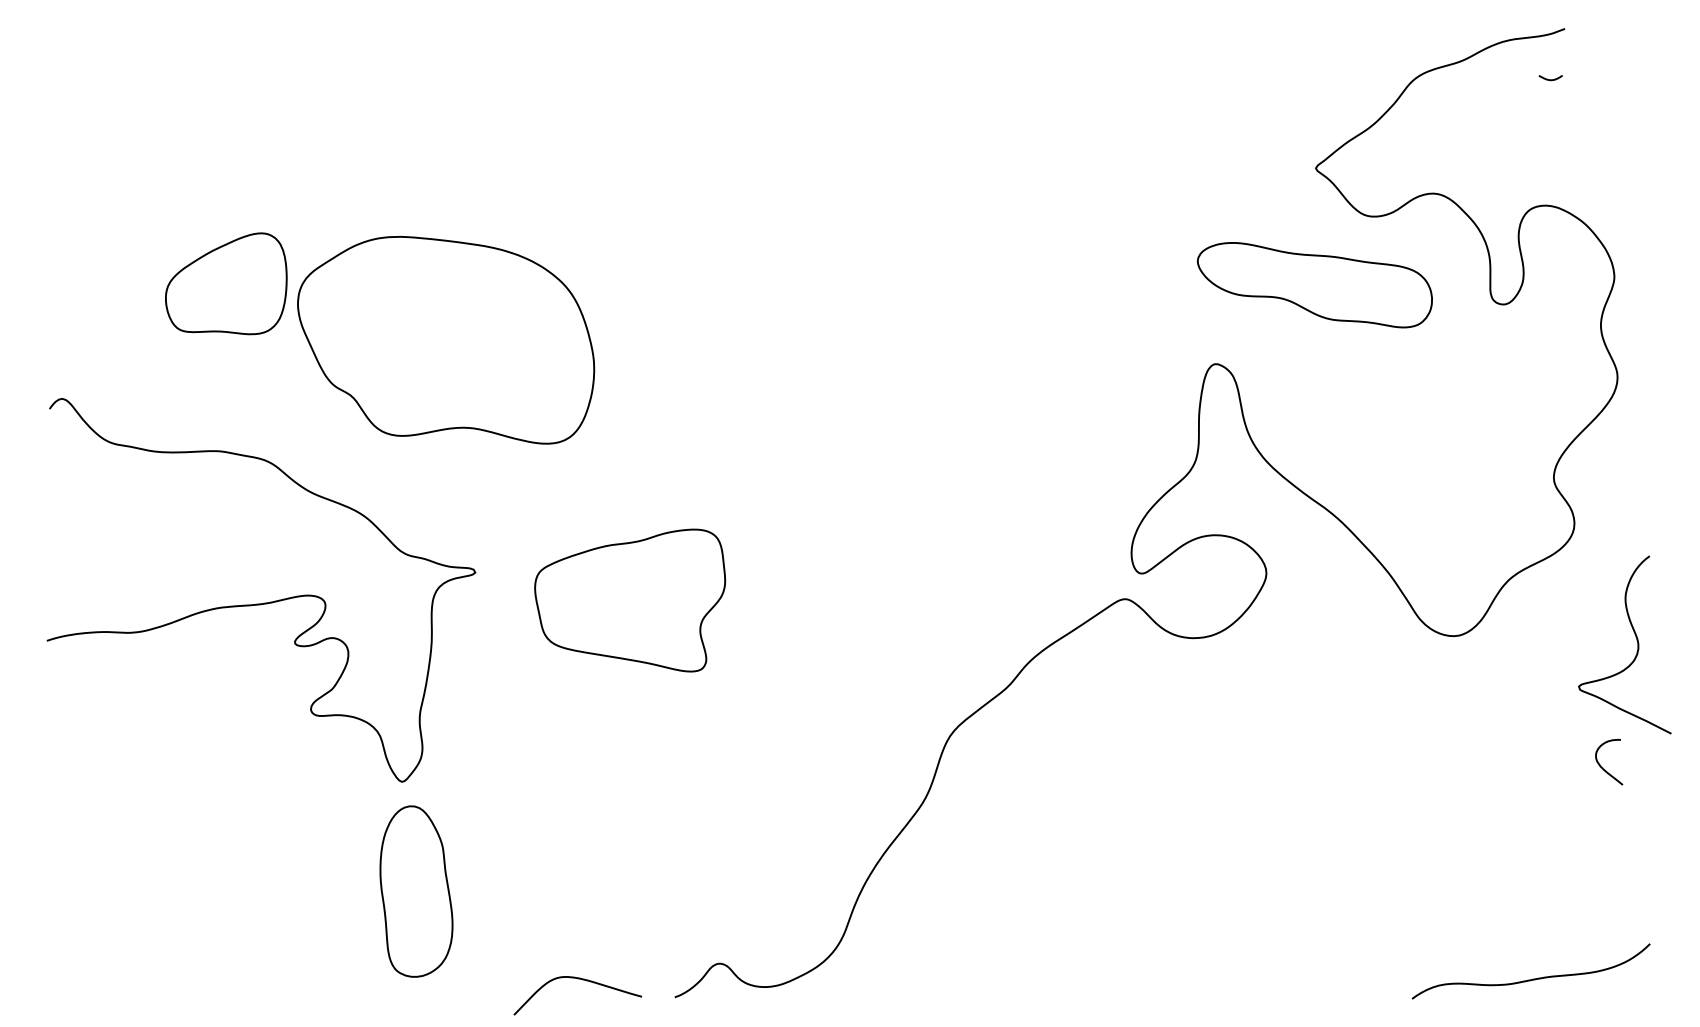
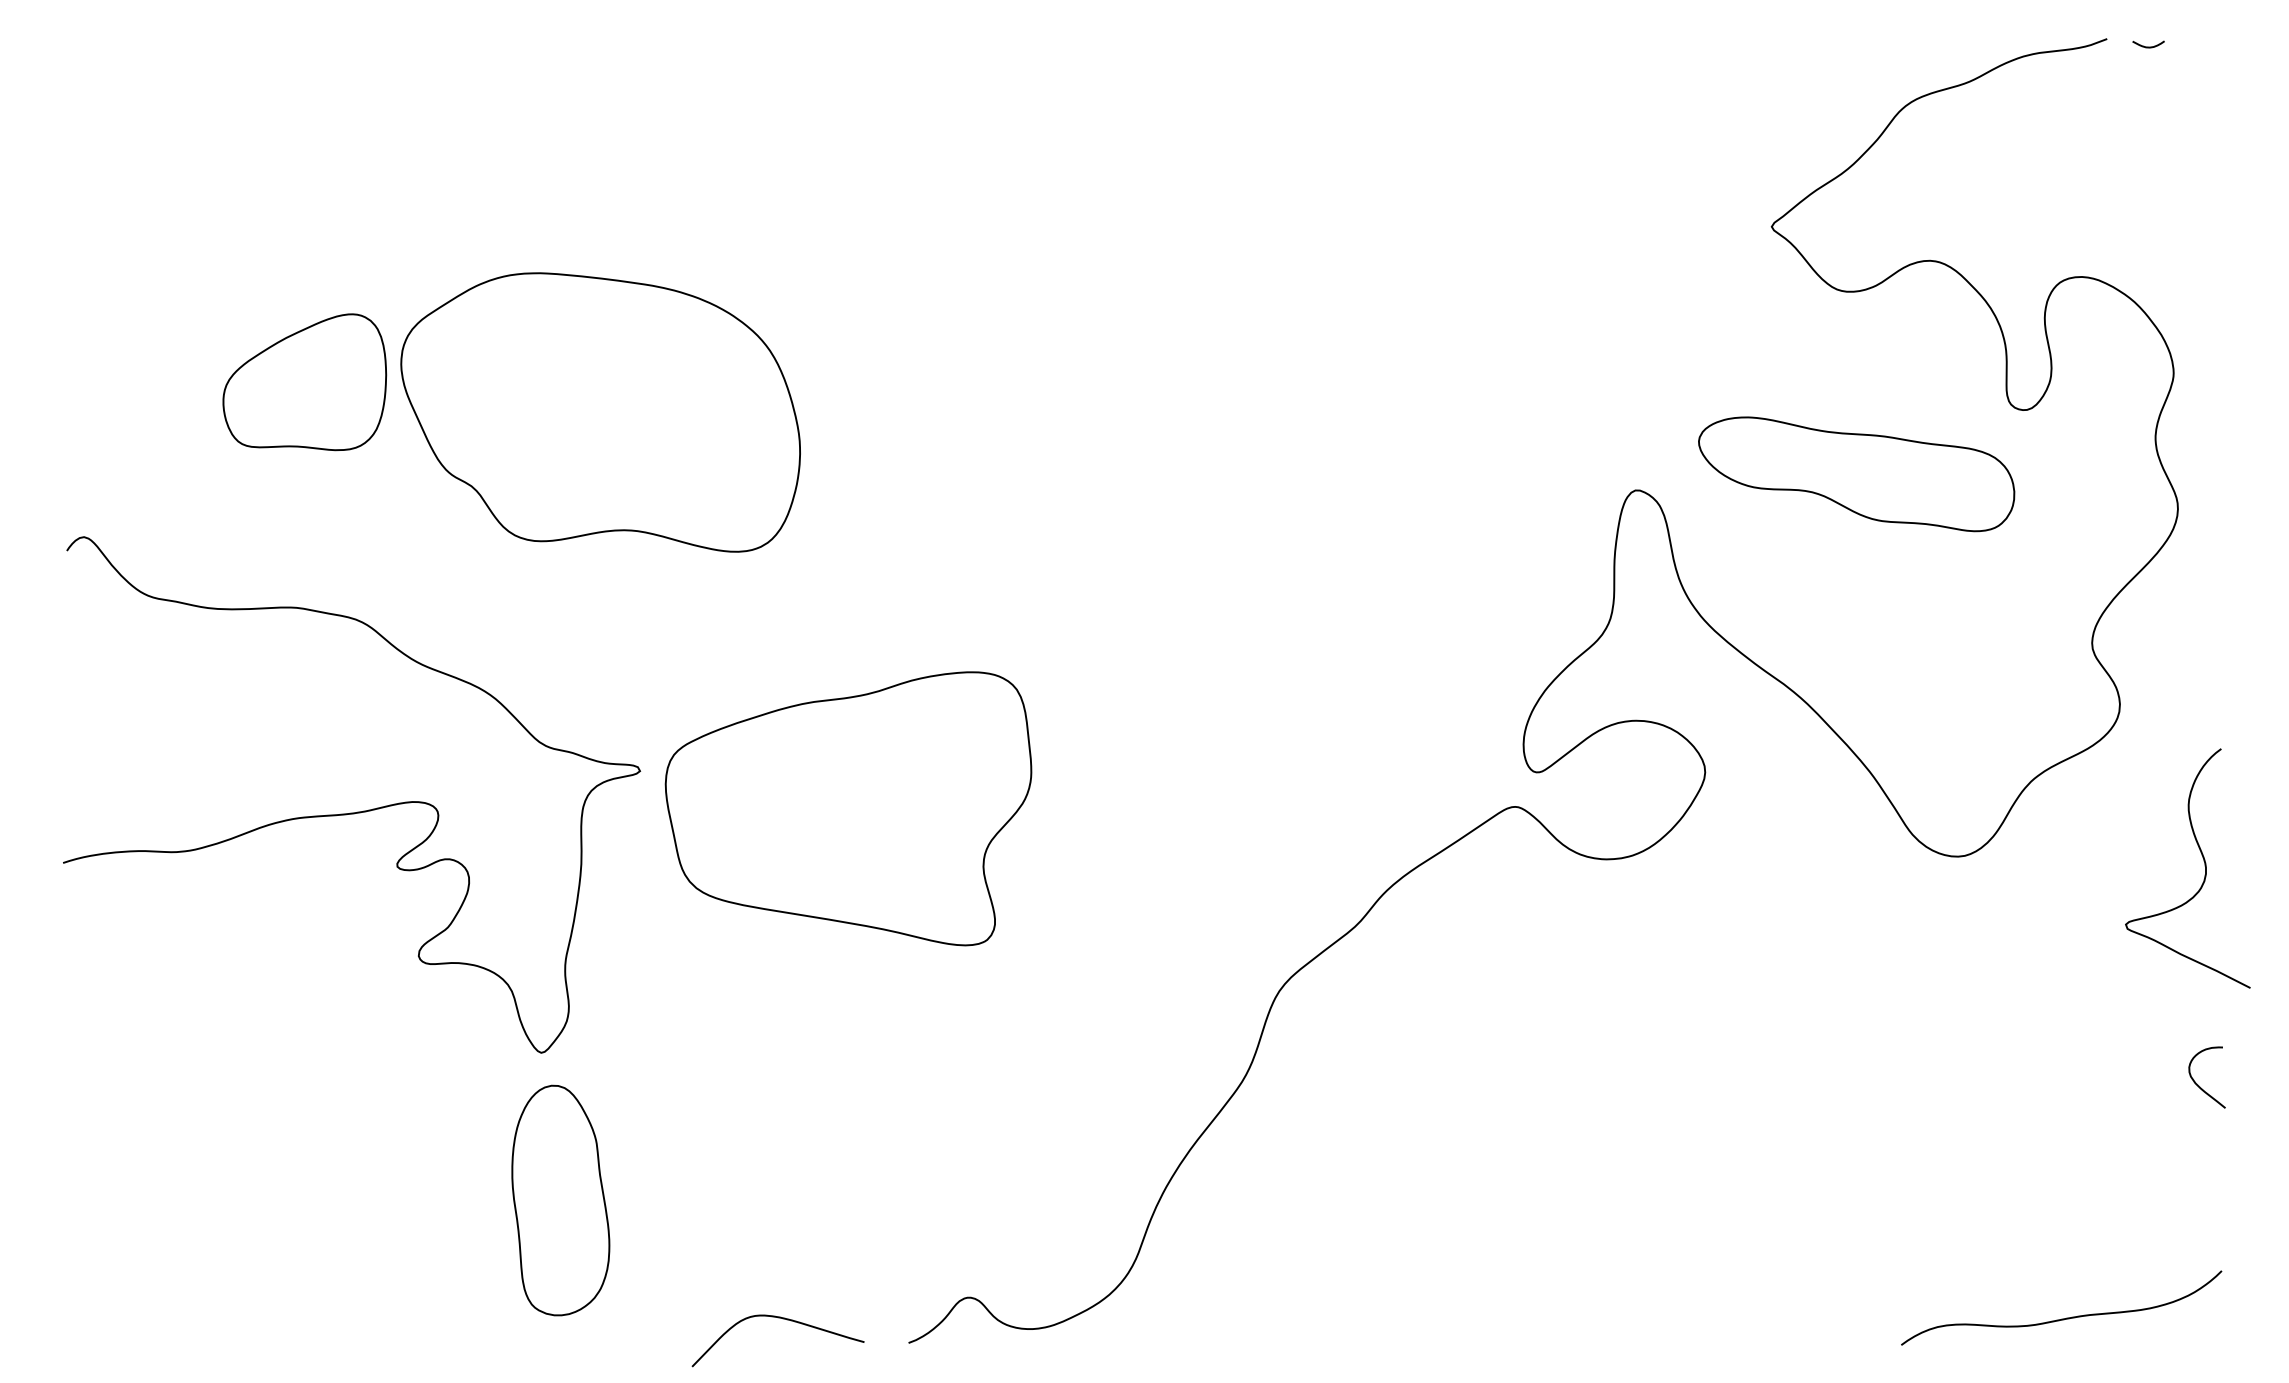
curve: (1550, 79) -> (2148, 46), moved
part: (1314, 285) -> (1856, 474), moved
part: (446, 340) -> (601, 412), moved
part: (629, 600) -> (847, 808), size x1.43
curve: (1604, 768) -> (2200, 1085), moved

